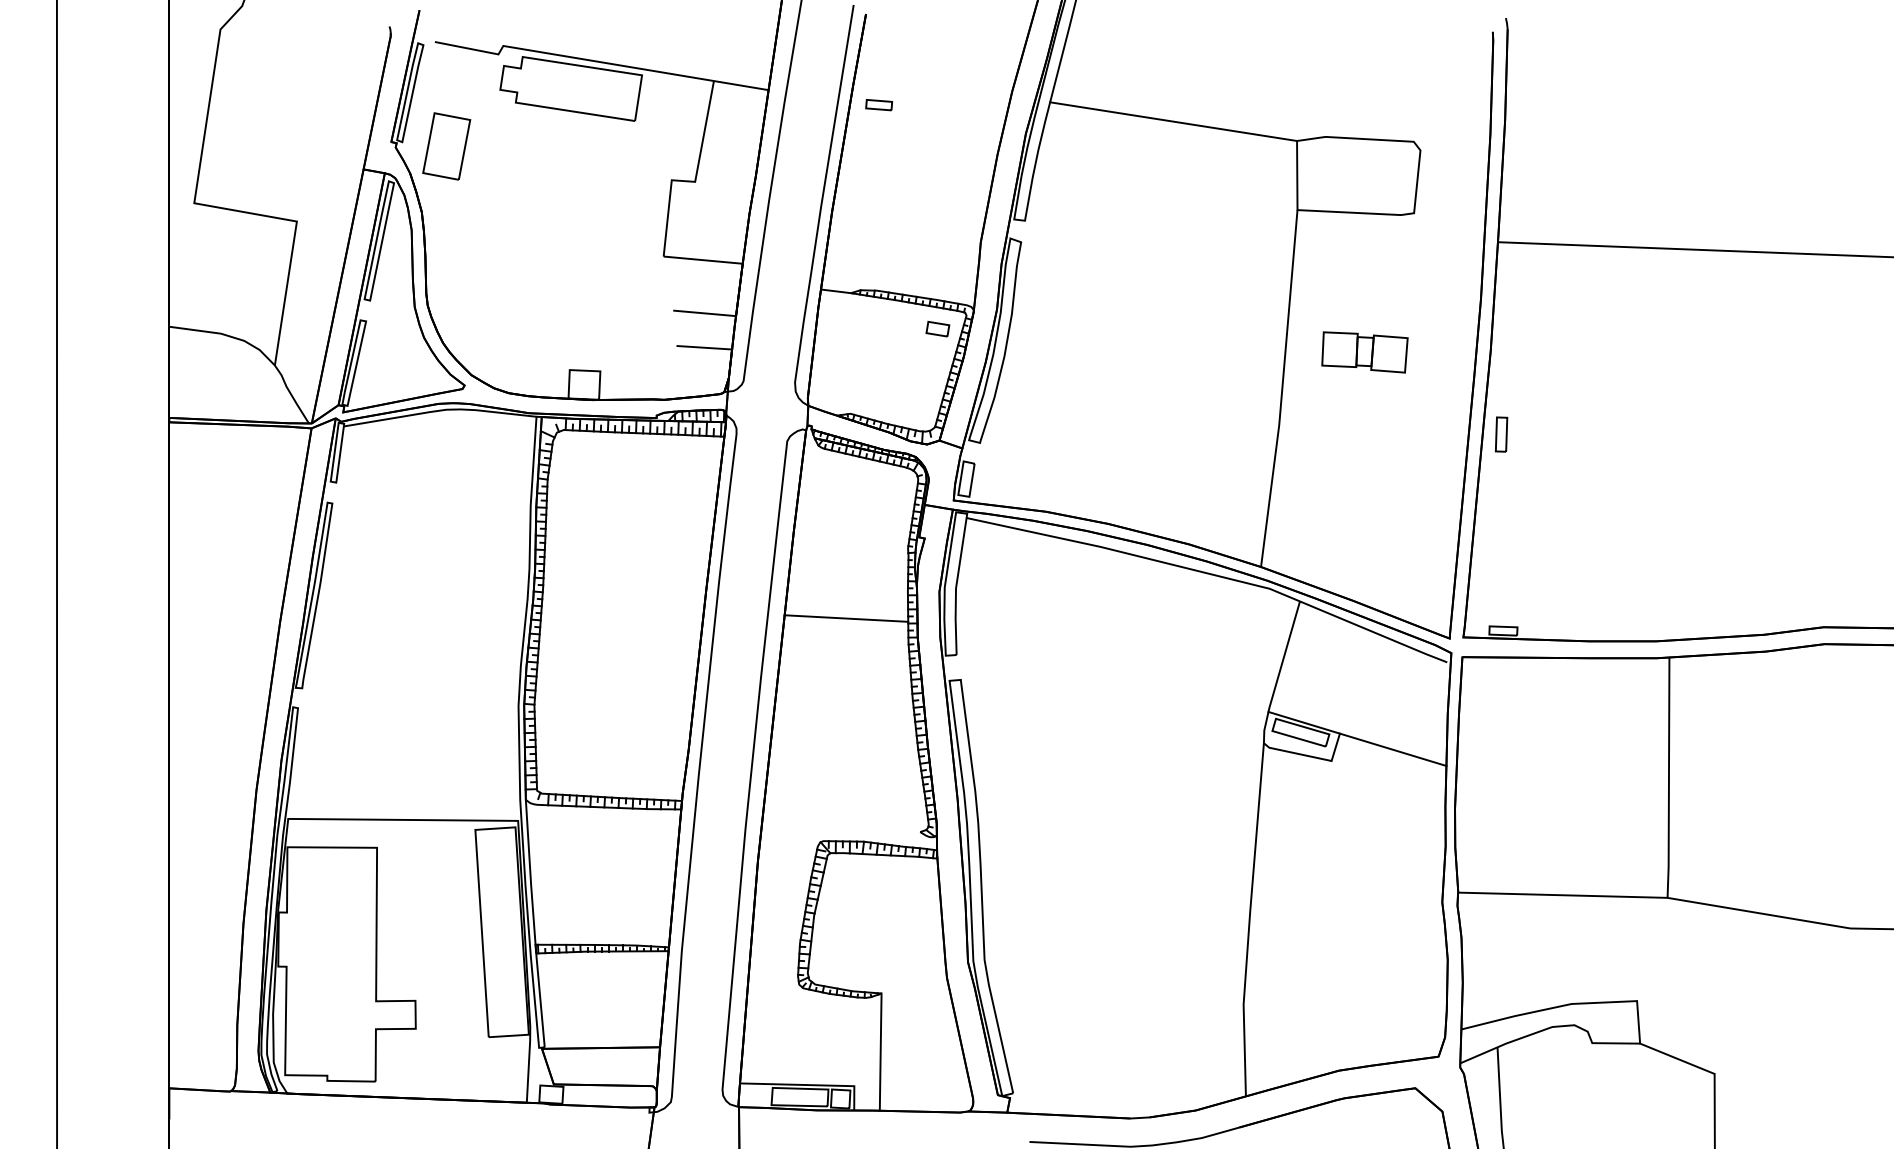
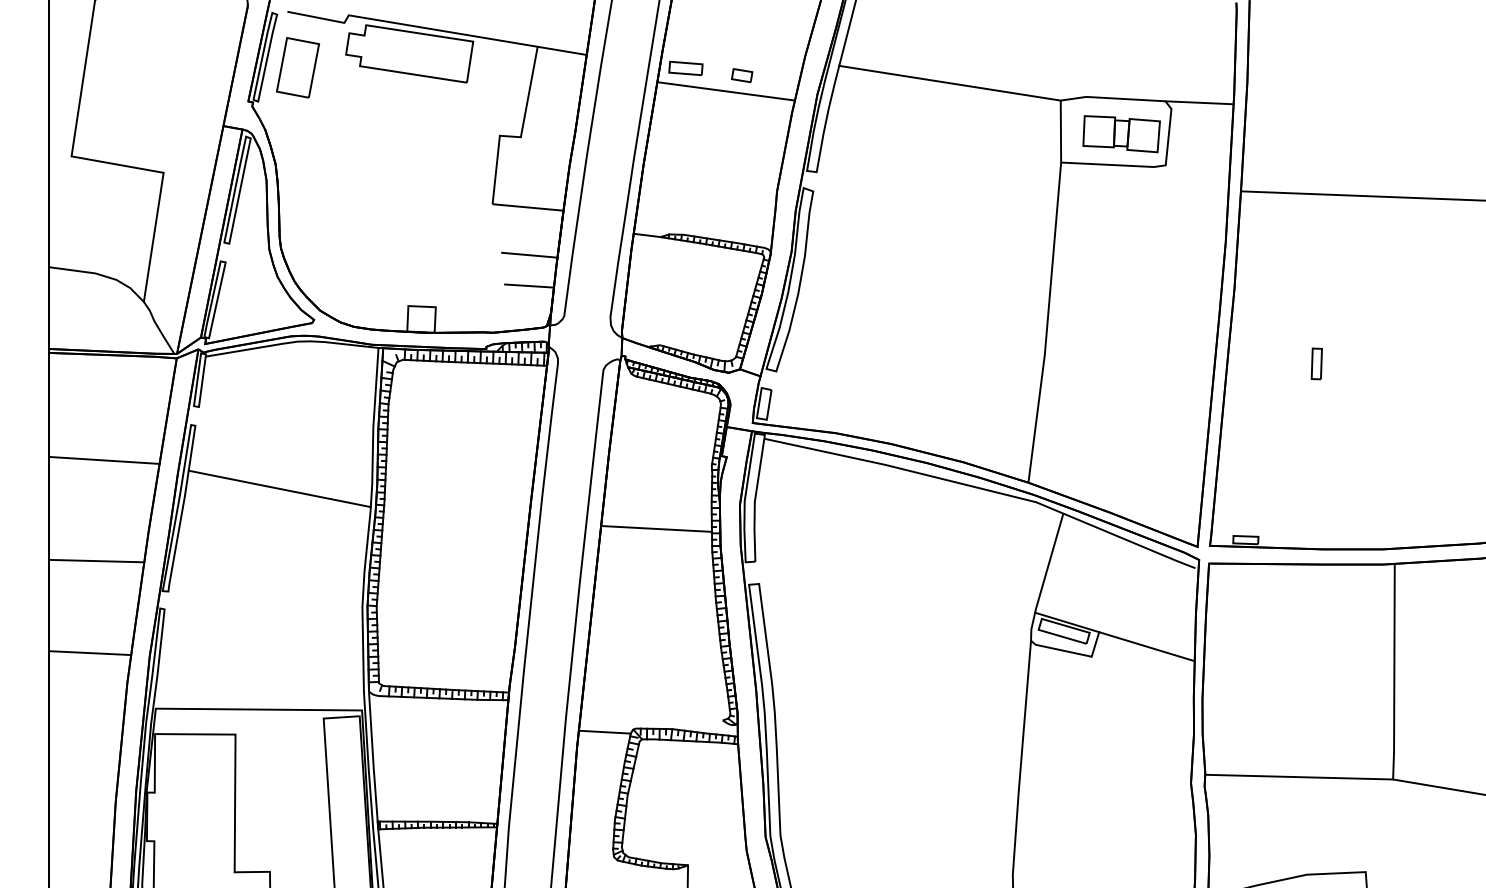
part: (878, 104) -> (685, 67), size x1.43
line: (923, 130) -> (725, 91), added
line: (1451, 143) -> (1199, 102), added
part: (446, 146) -> (297, 67), moved
part: (937, 328) -> (741, 75), moved
part: (1364, 352) -> (1121, 134), moved
part: (1501, 434) -> (1316, 363), moved
line: (230, 542) -> (104, 460), added
line: (426, 573) -> (279, 488), added
line: (222, 654) -> (96, 561), added
line: (214, 756) -> (89, 652), added
line: (788, 844) -> (604, 731), added

